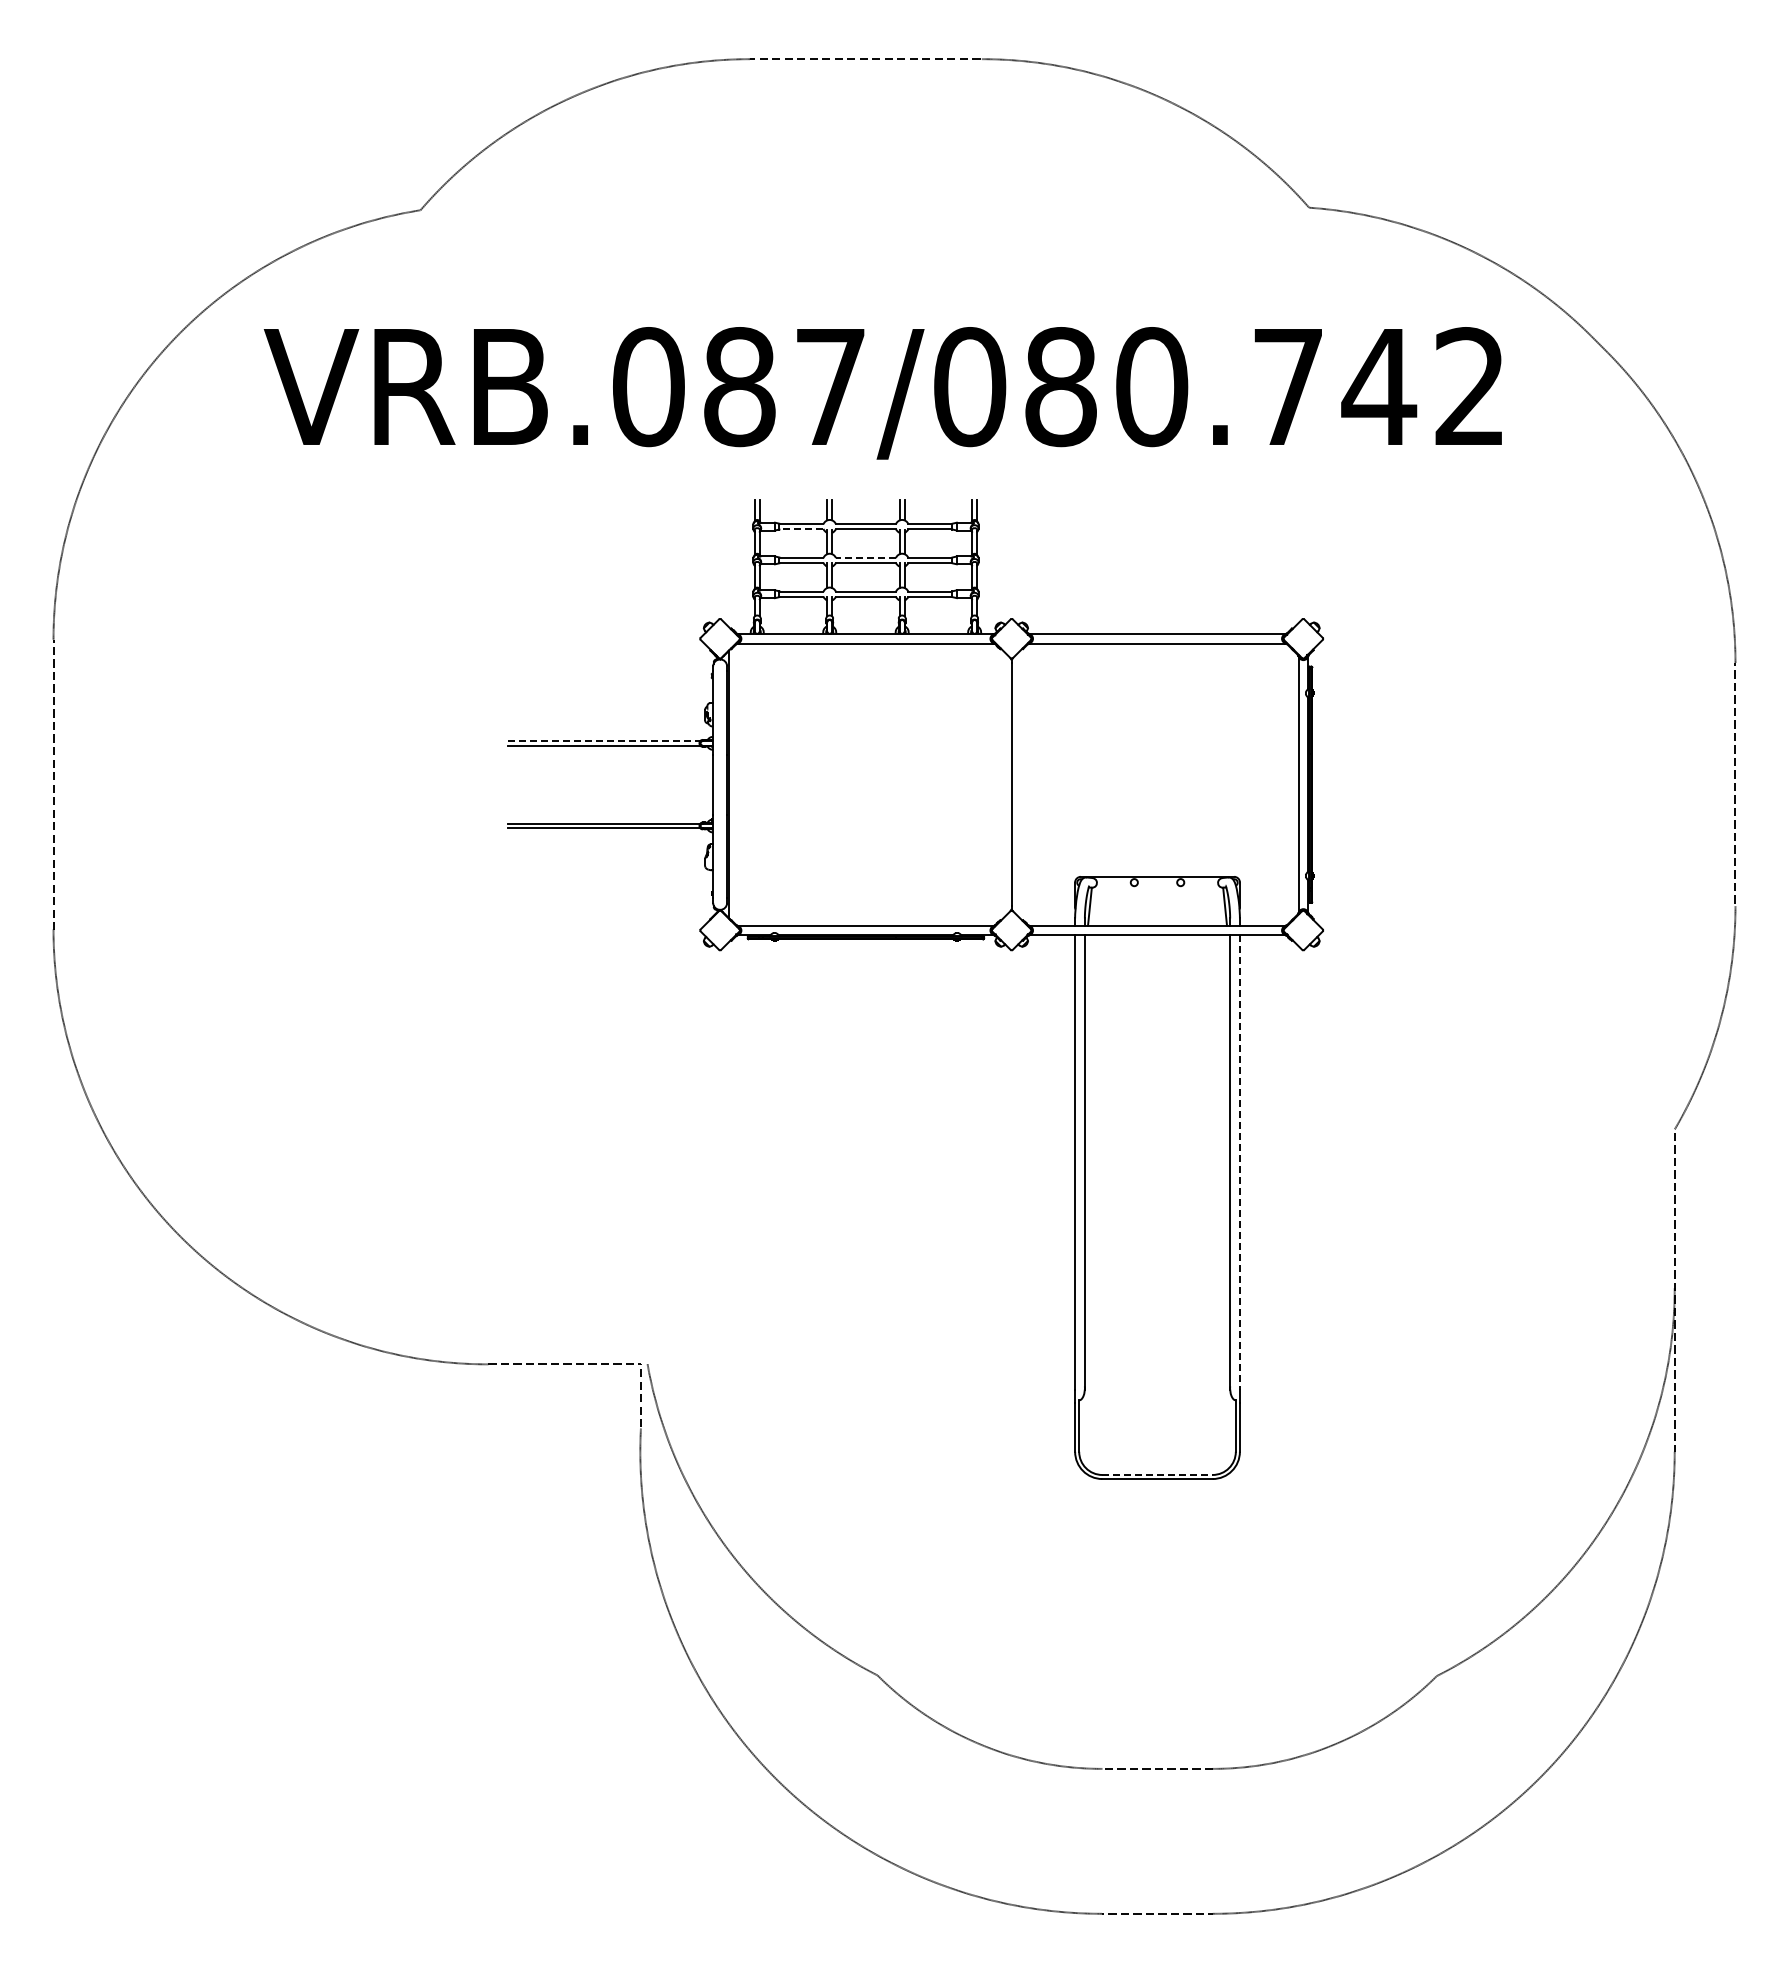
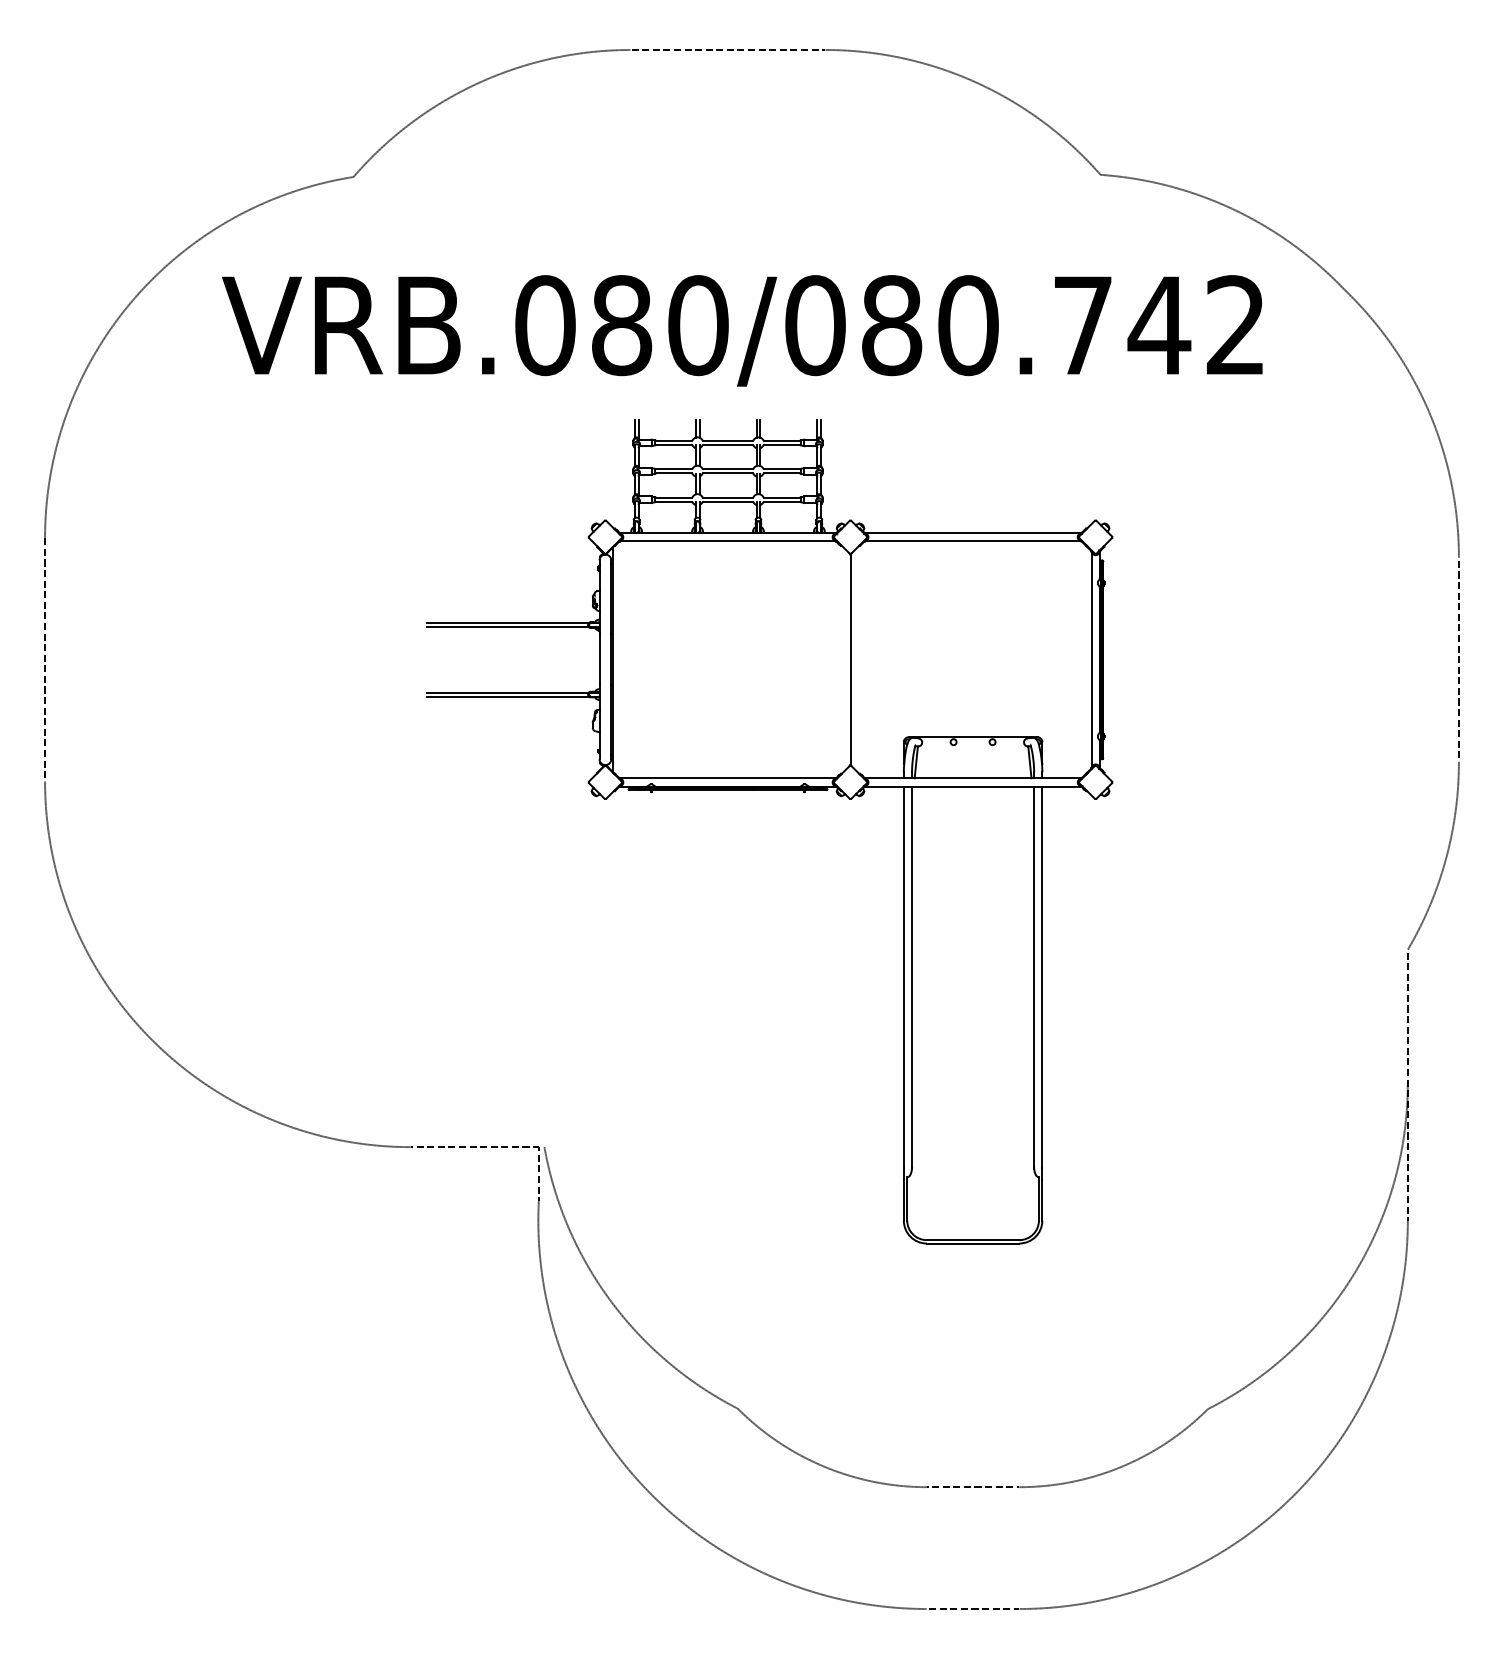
text: (830, 387) -> (698, 325), VRB.087/080.742 -> VRB.080/080.742
line: (800, 528) -> (672, 444), dashed -> solid
line: (865, 558) -> (727, 469), dashed -> solid
line: (604, 741) -> (508, 623), dashed -> solid
line: (1239, 1163) -> (1042, 978), dashed -> solid
line: (1158, 1474) -> (973, 1239), dashed -> solid

